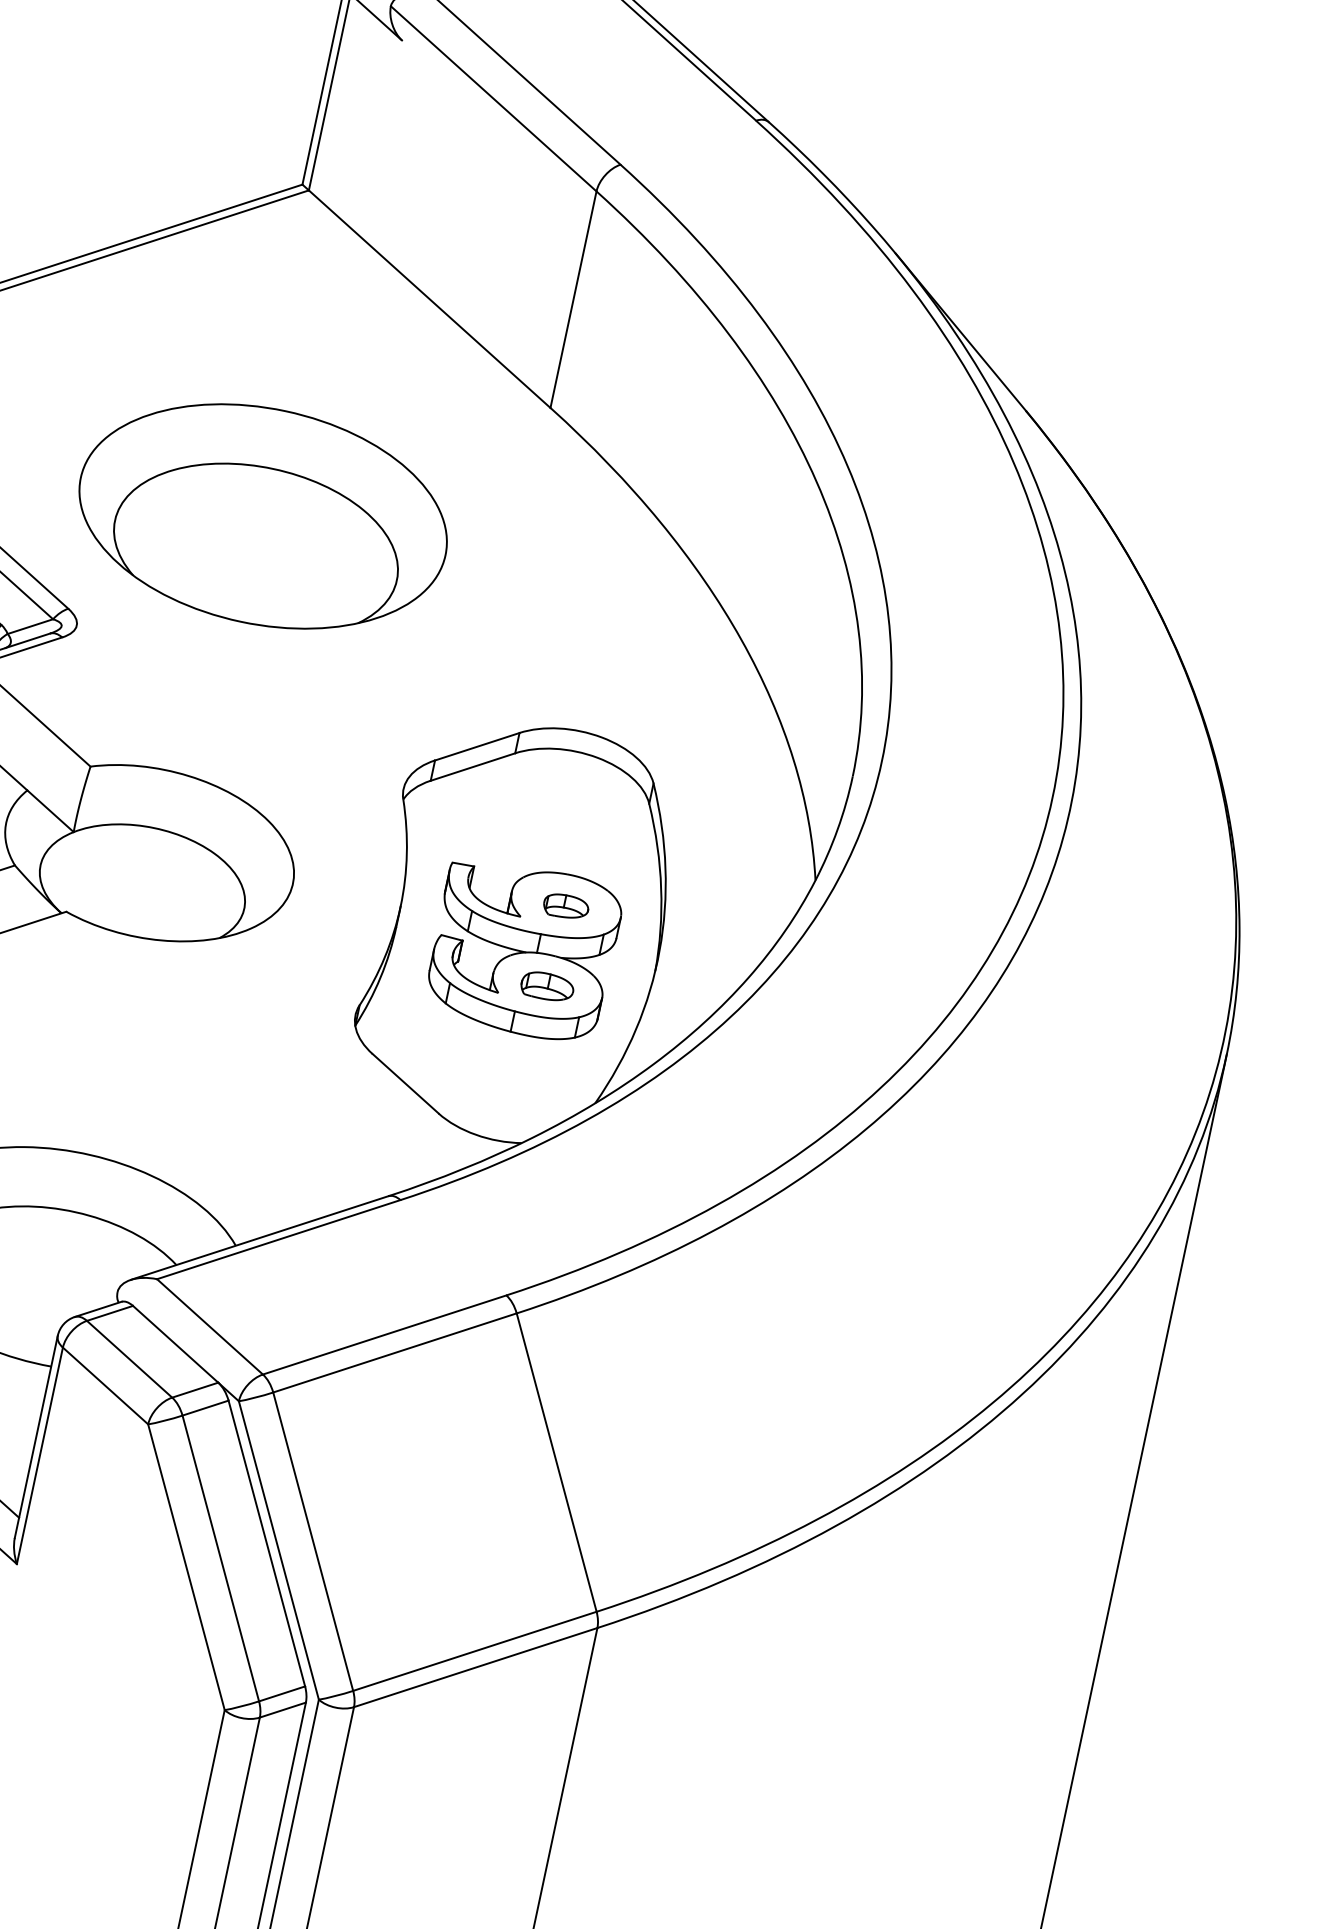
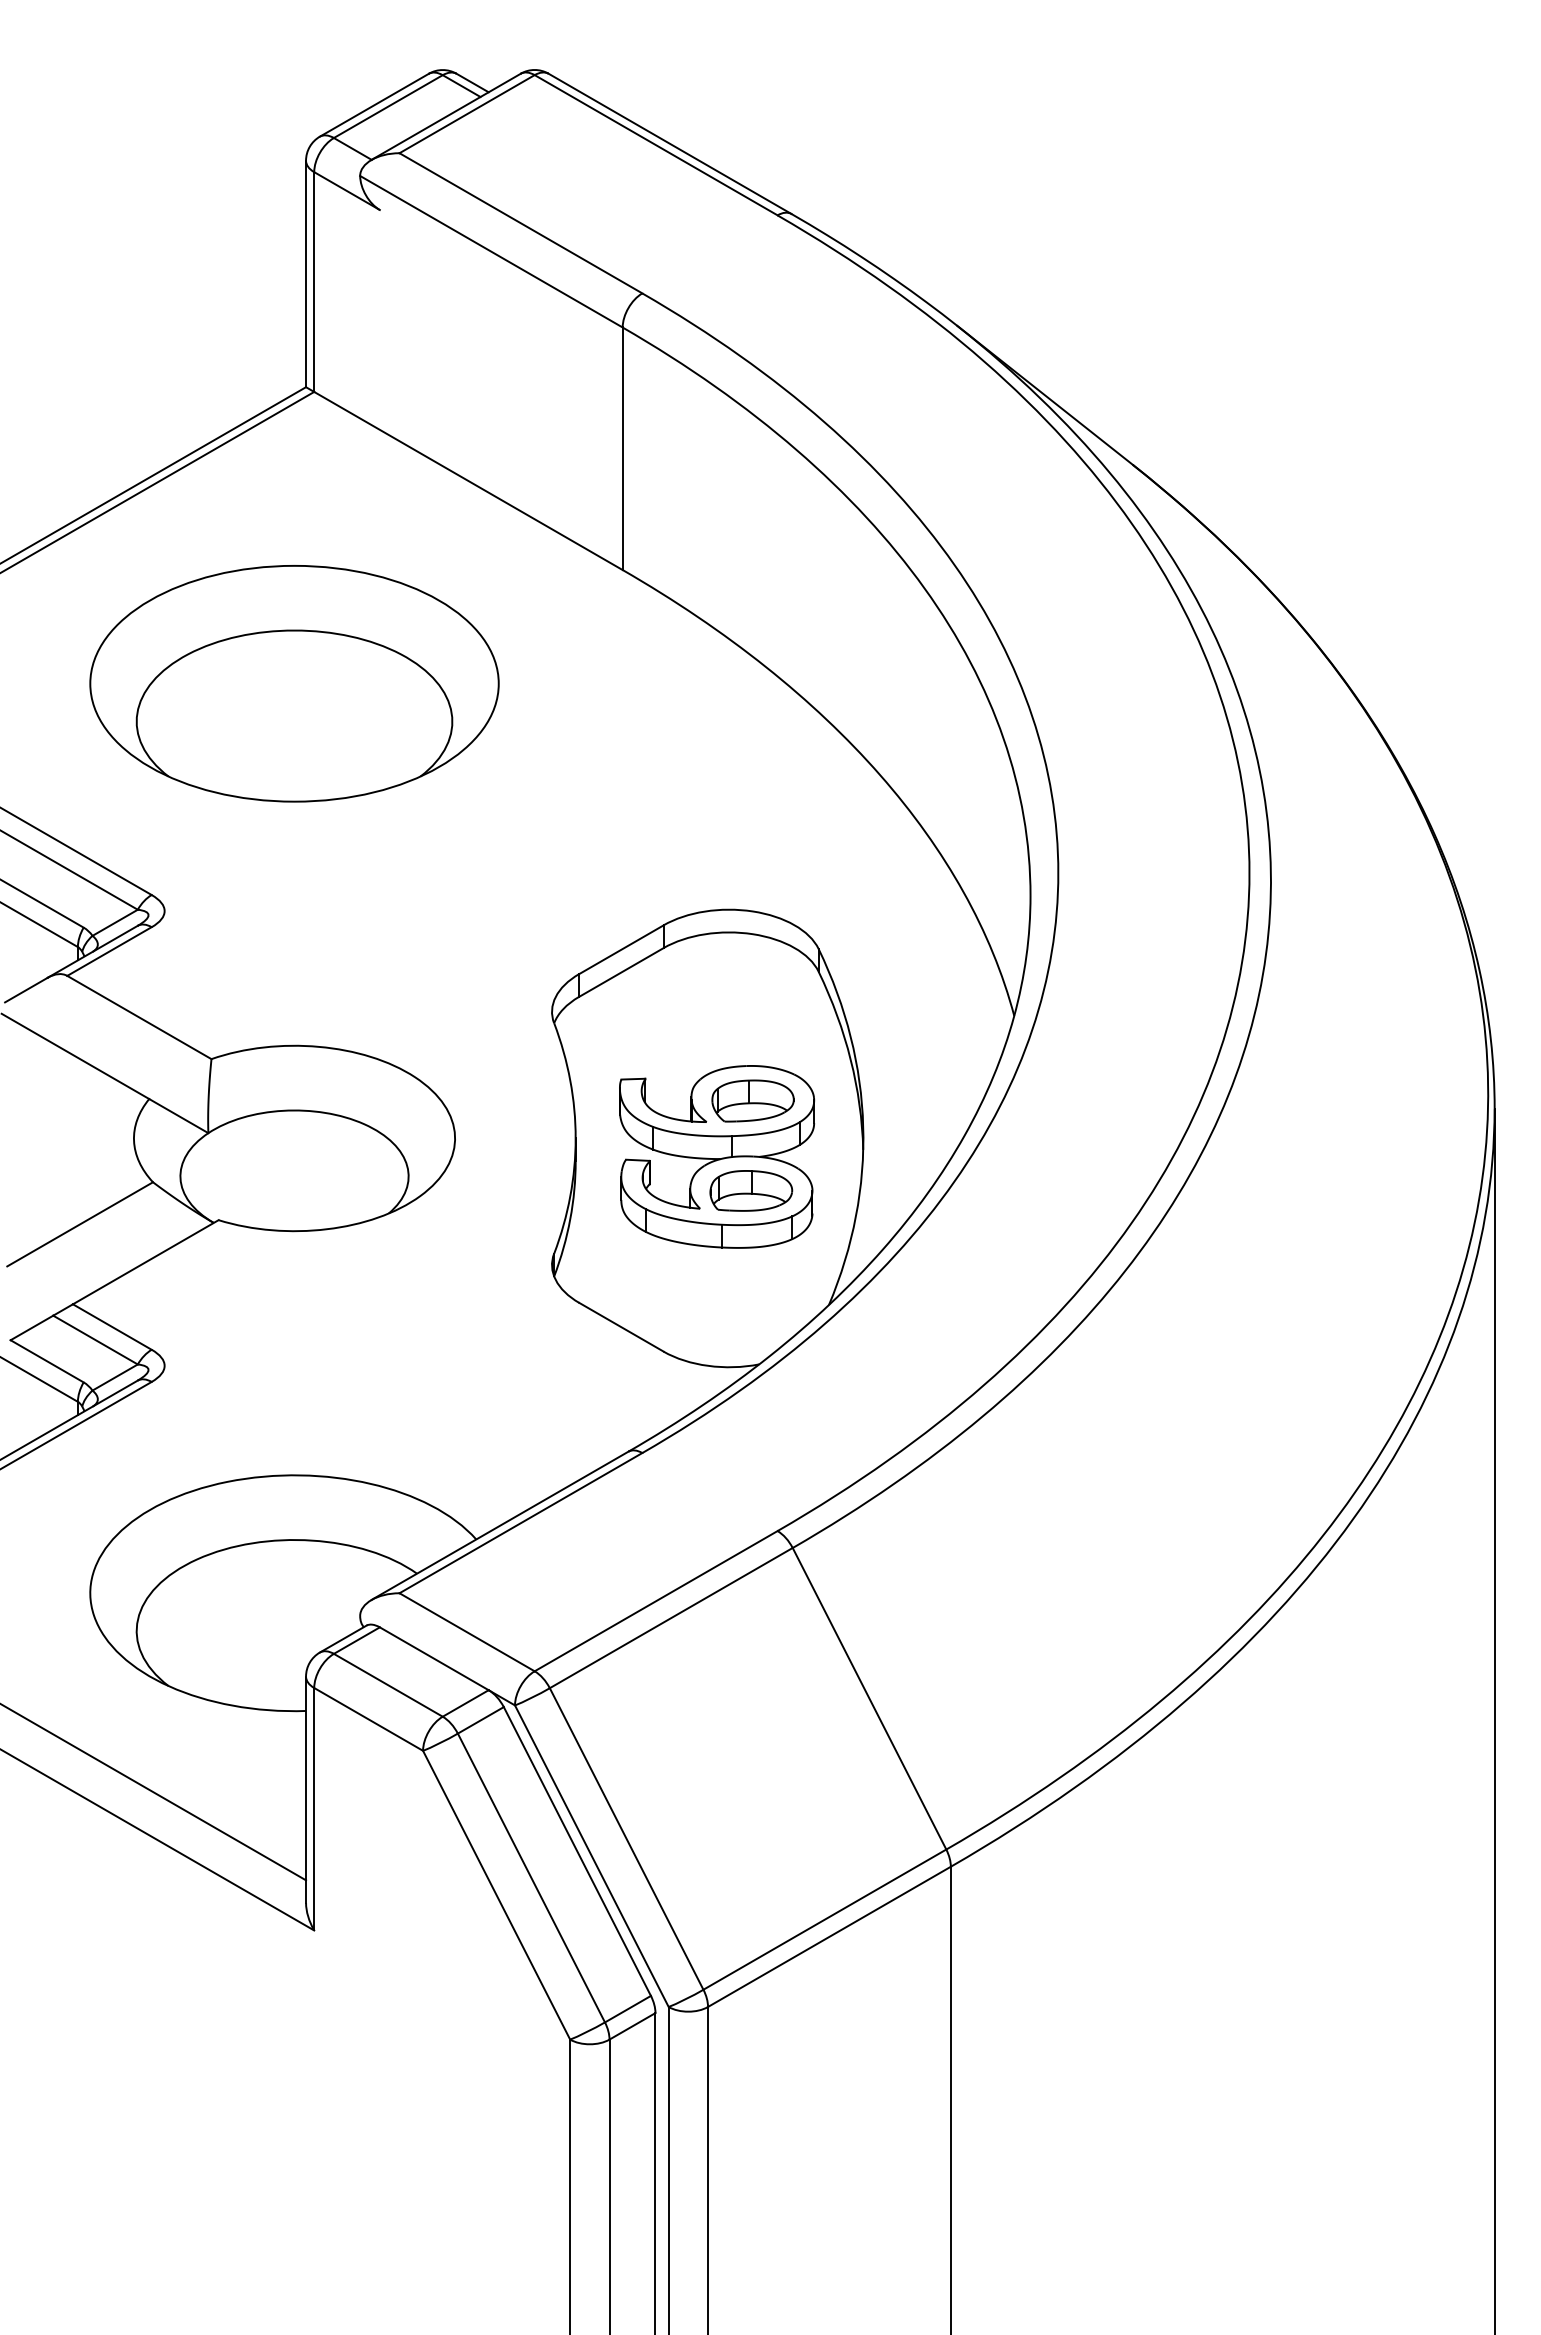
part: (263, 516) -> (294, 683), moved
part: (565, 906) -> (752, 1100), size x1.67
part: (547, 986) -> (751, 1190), size x1.43

